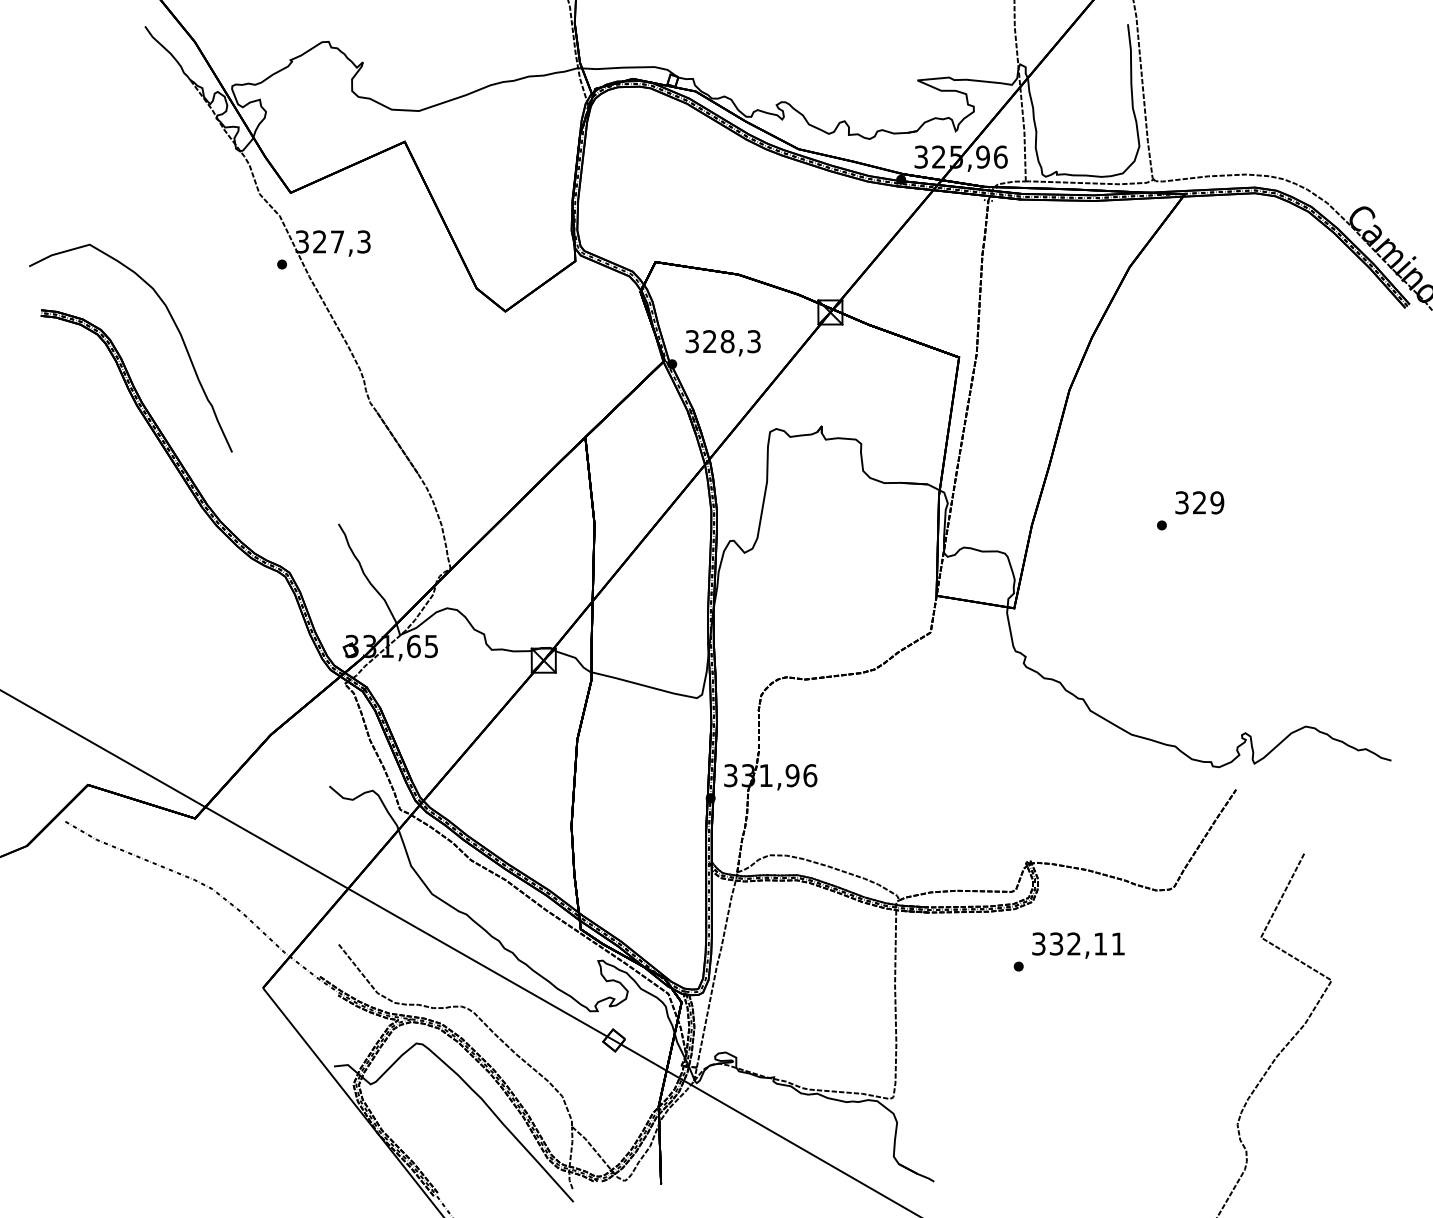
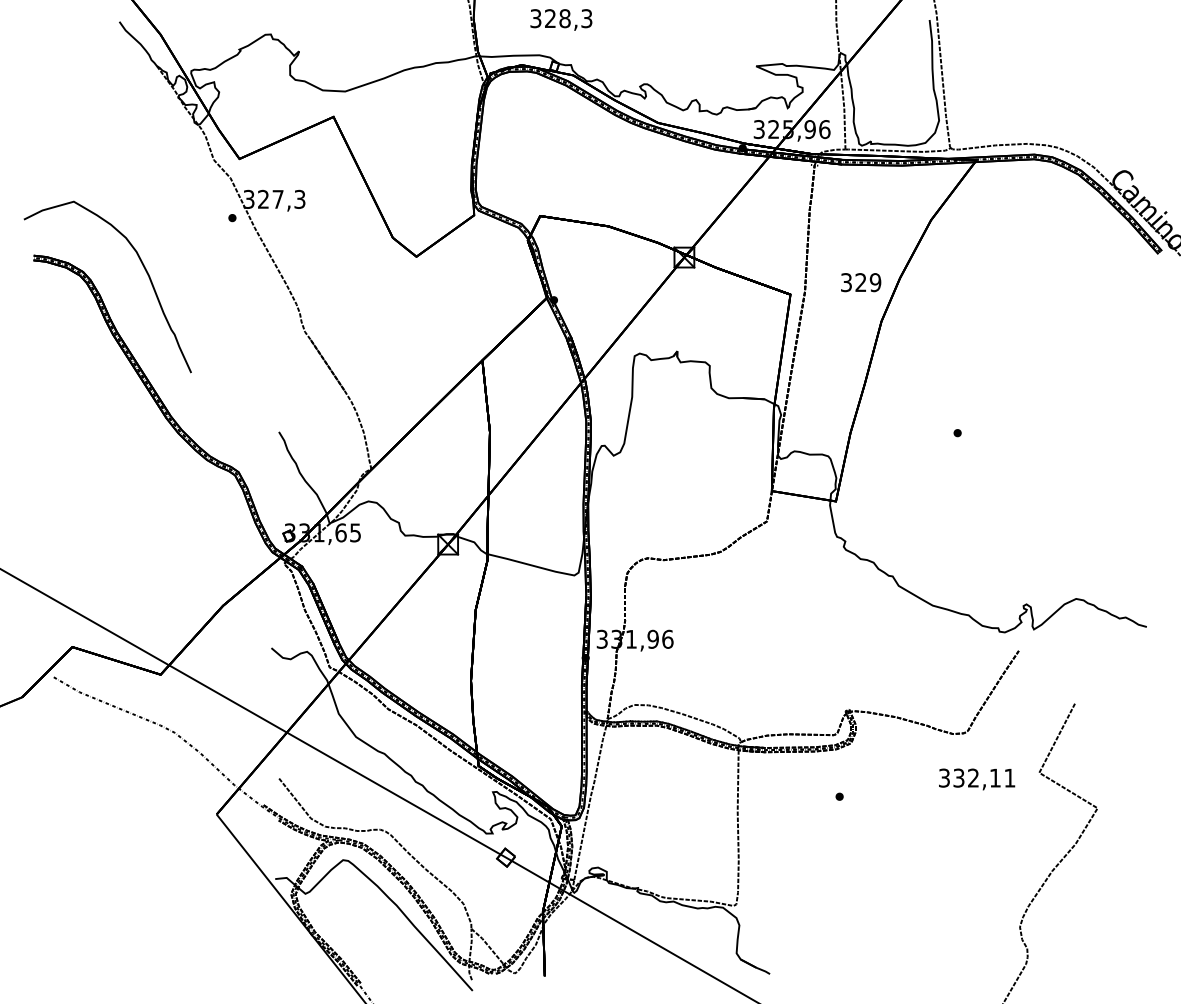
text: (722, 343) -> (560, 20), moved
text: (1199, 502) -> (860, 282), moved
text: (1078, 945) -> (977, 779), moved

